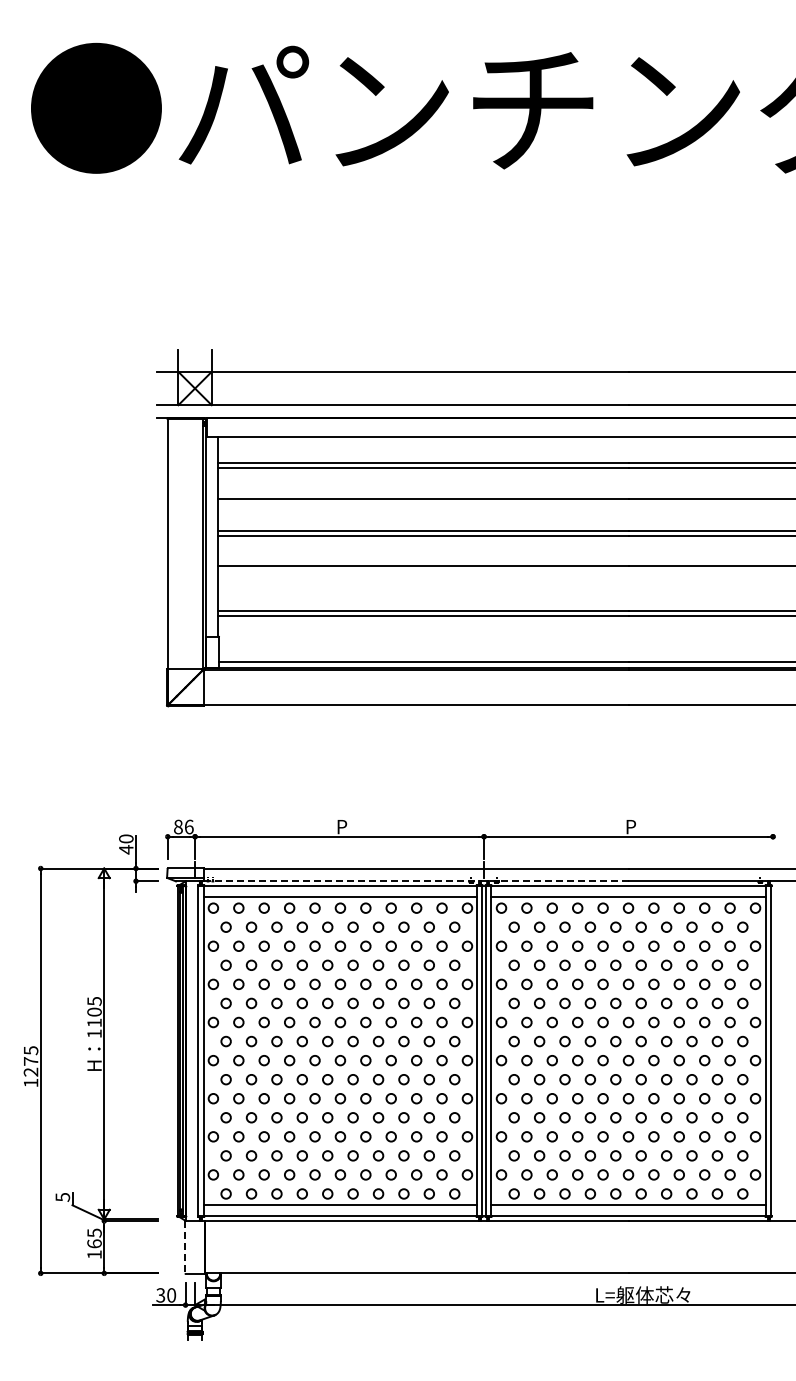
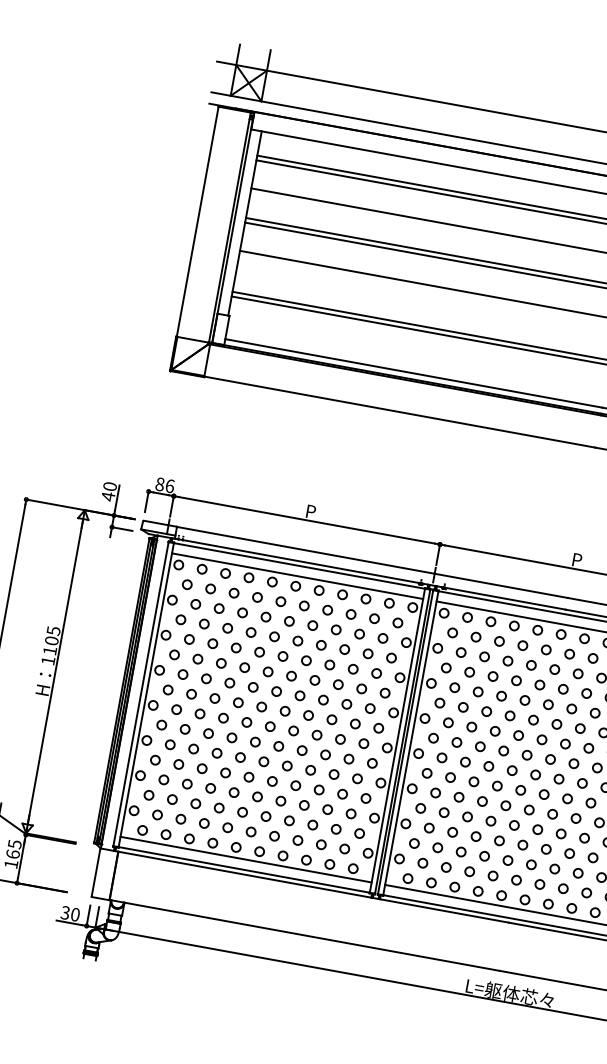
line: (415, 881) -> (369, 574), dashed -> solid
line: (185, 1247) -> (96, 872), dashed -> solid

